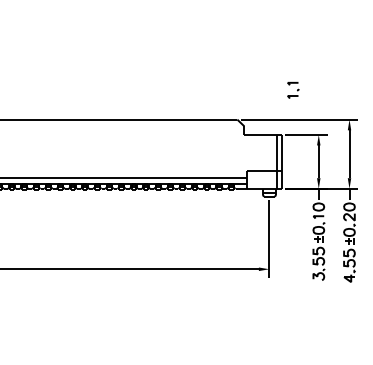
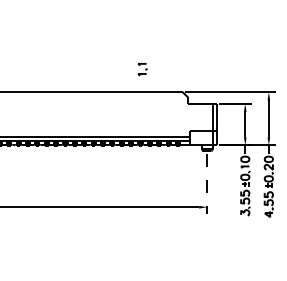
part: (293, 89) -> (142, 68), moved
line: (269, 239) -> (207, 184), solid -> dashed

